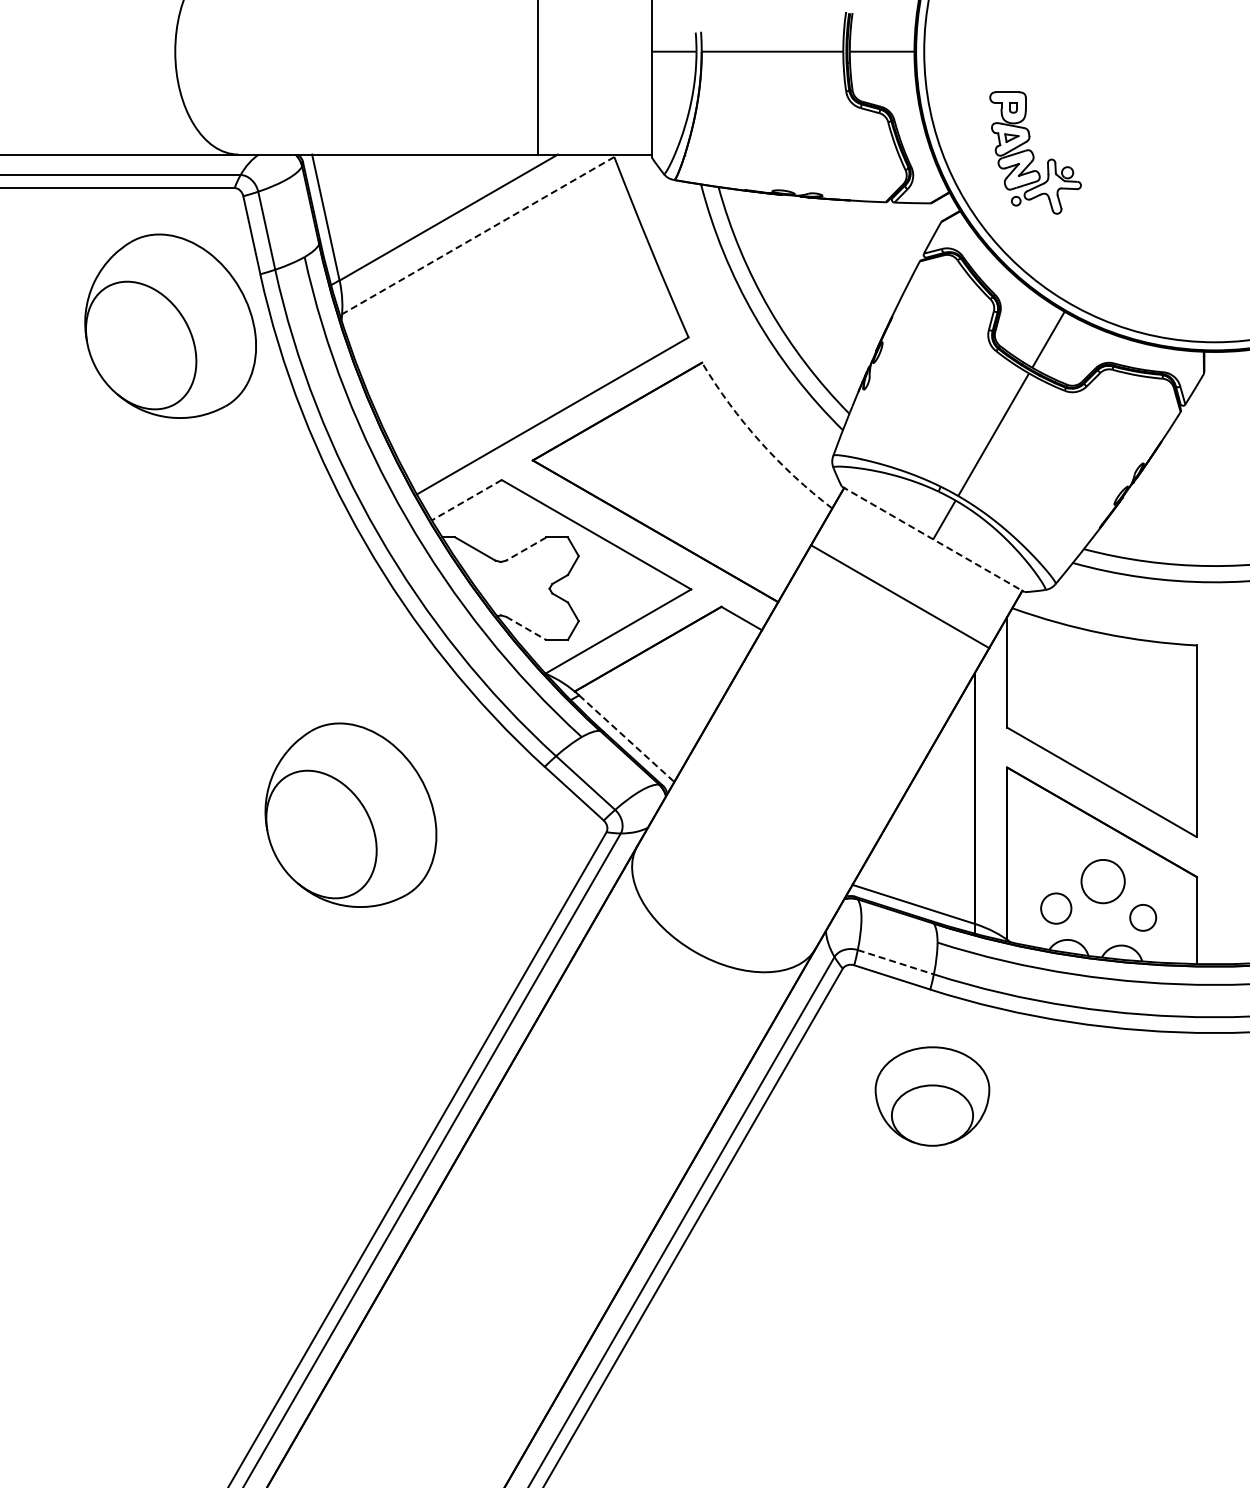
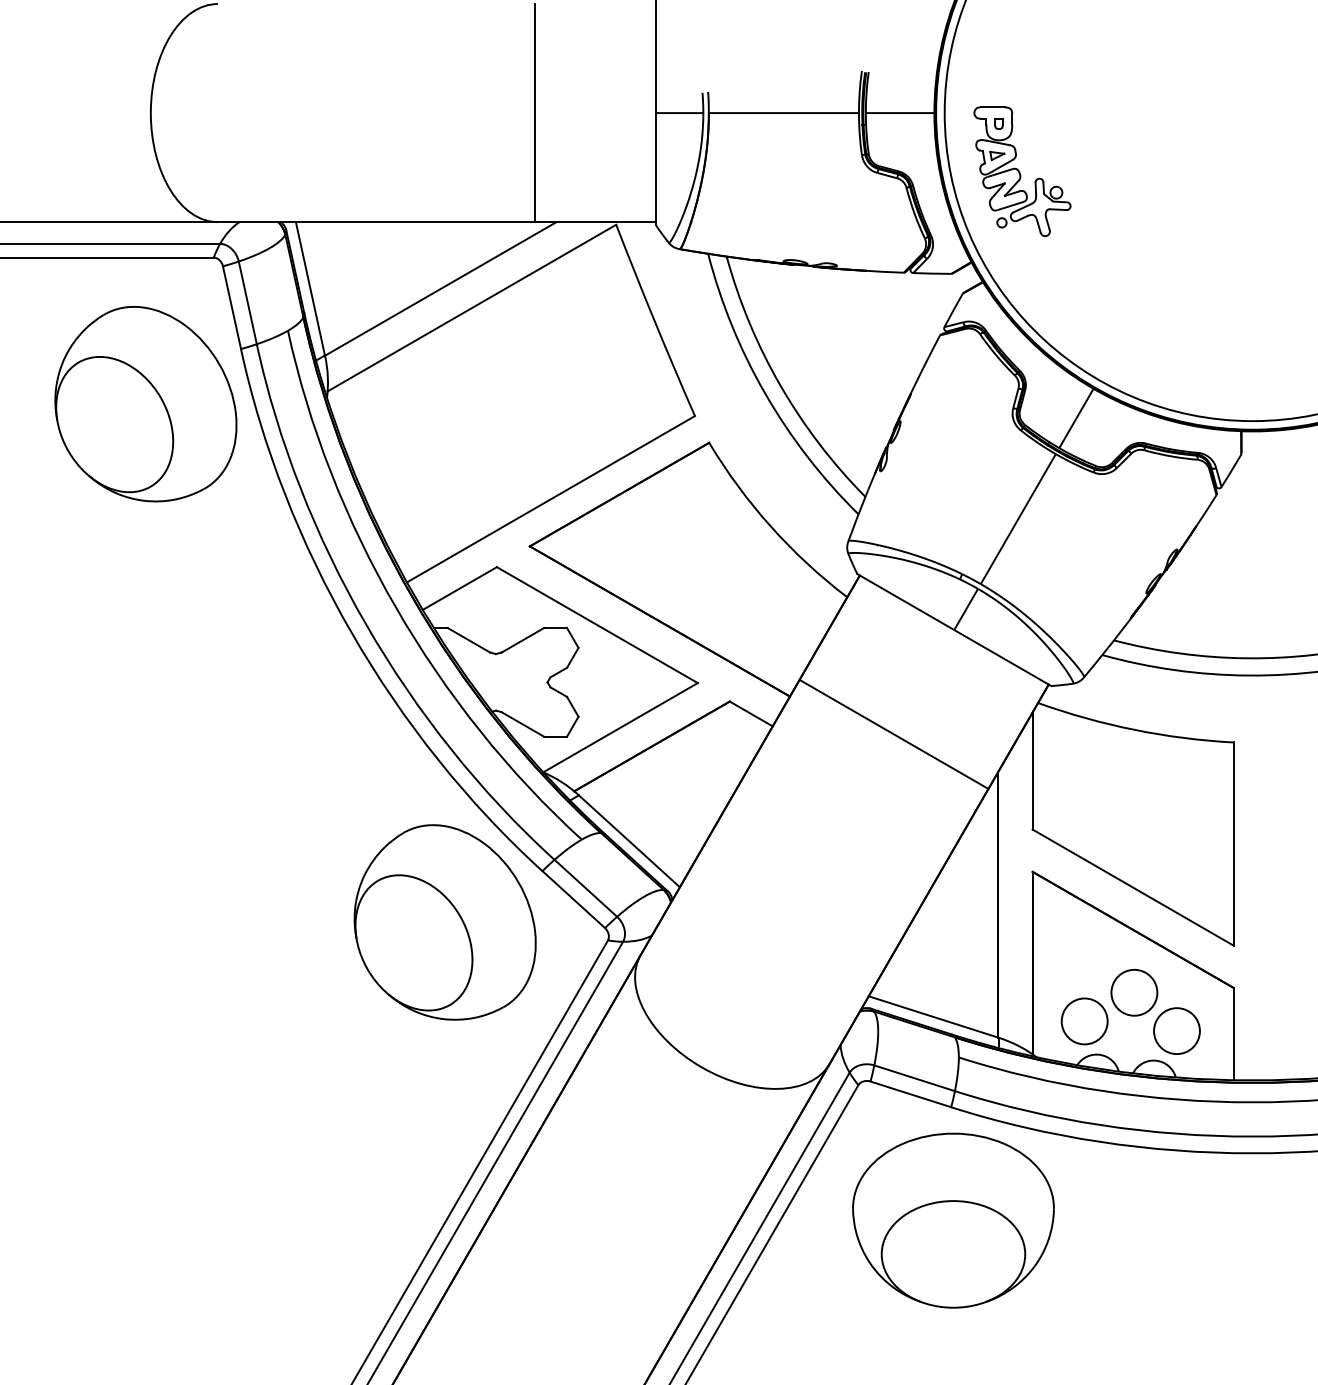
part: (1035, 152) -> (1022, 171), moved
line: (477, 235) -> (471, 307), dashed -> solid
arc: (760, 441) -> (771, 526), dashed -> solid
line: (466, 500) -> (459, 588), dashed -> solid
line: (933, 539) -> (954, 630), dashed -> solid
line: (525, 549) -> (522, 640), dashed -> solid
line: (900, 596) -> (894, 734), moved
line: (526, 628) -> (523, 724), dashed -> solid
line: (627, 739) -> (630, 842), dashed -> solid
part: (350, 814) -> (444, 921), moved
circle: (1055, 908) -> (1083, 1021), size x1.43
circle: (1142, 917) -> (1176, 1030), size x1.67
line: (895, 962) -> (914, 1078), dashed -> solid
part: (932, 1096) -> (953, 1220), size x1.67

